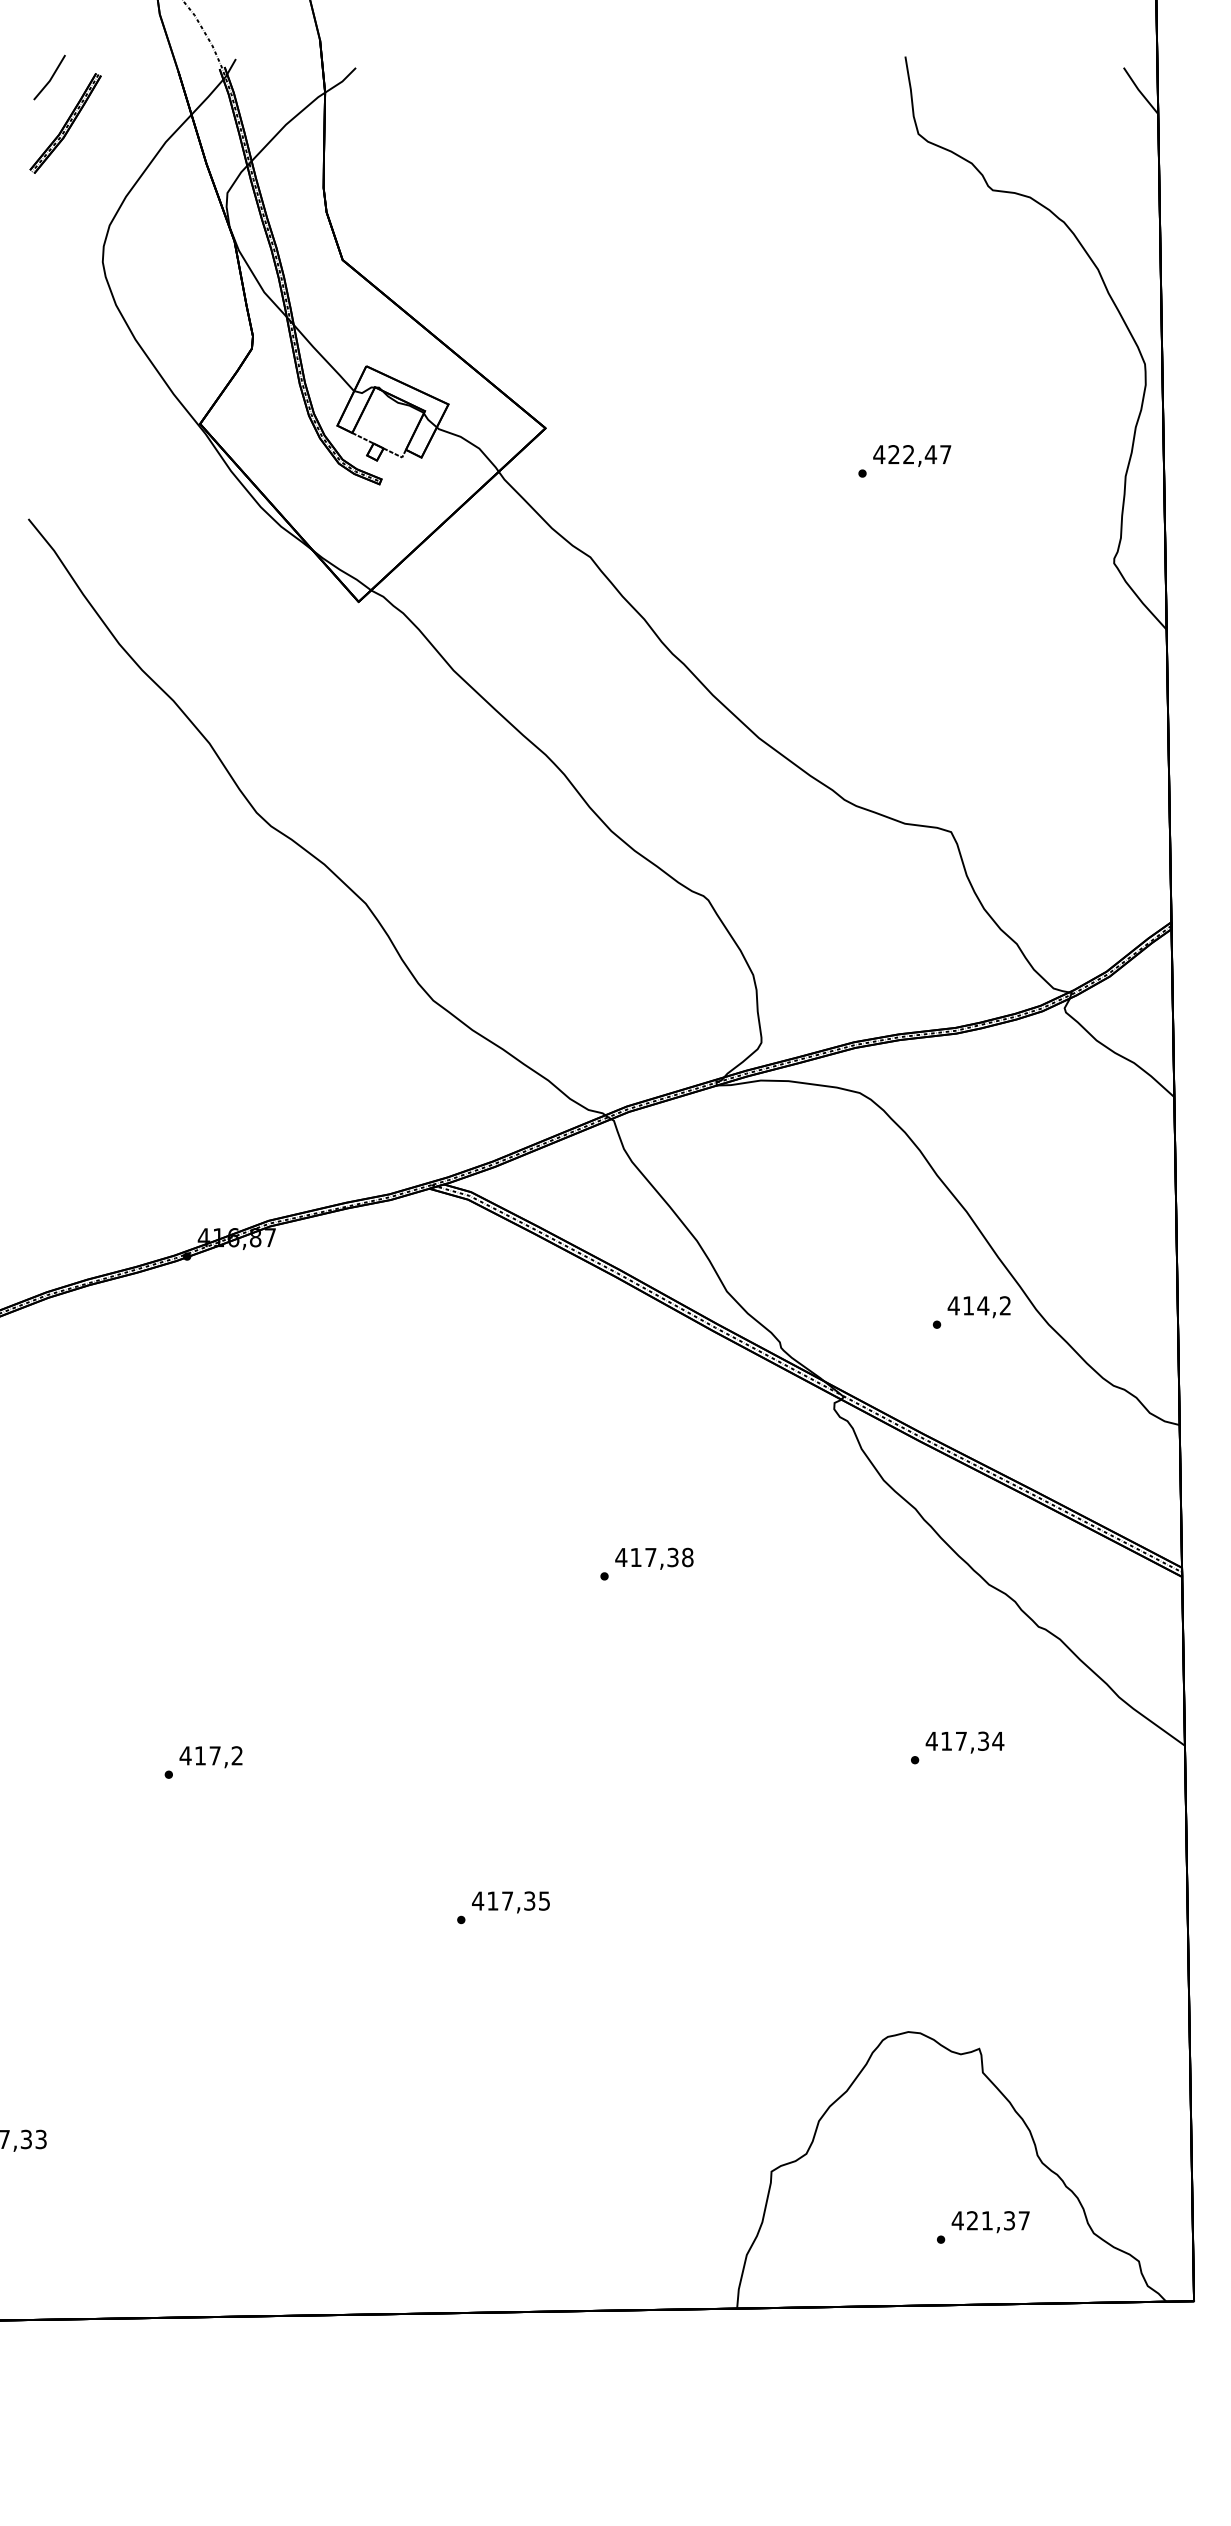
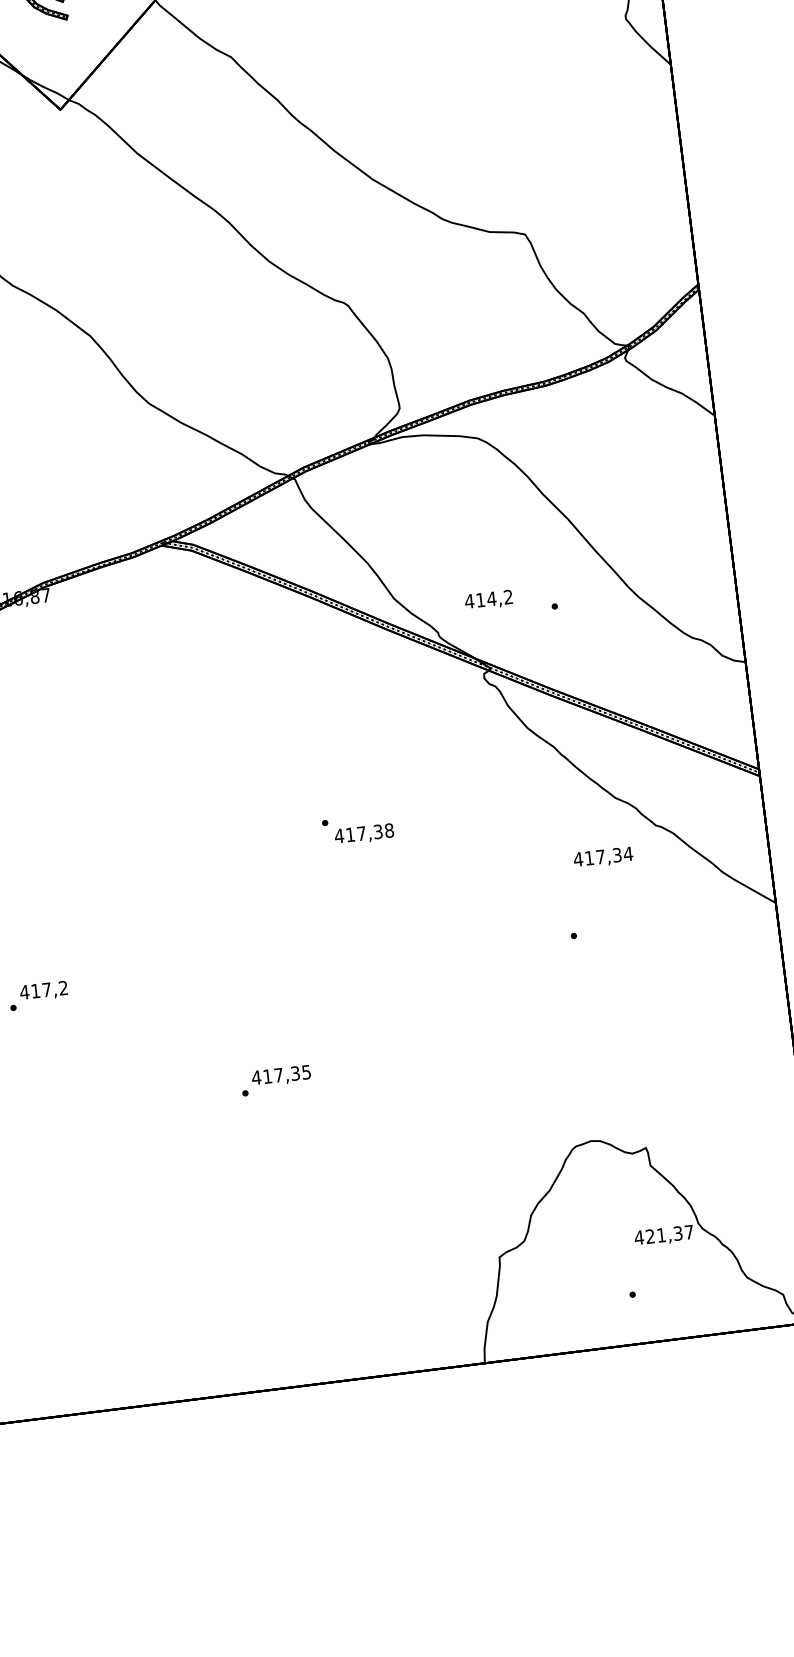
text: (978, 1307) -> (488, 600), moved
text: (654, 1558) -> (364, 834), moved
text: (964, 1742) -> (603, 857), moved
text: (990, 2222) -> (663, 1236), moved

